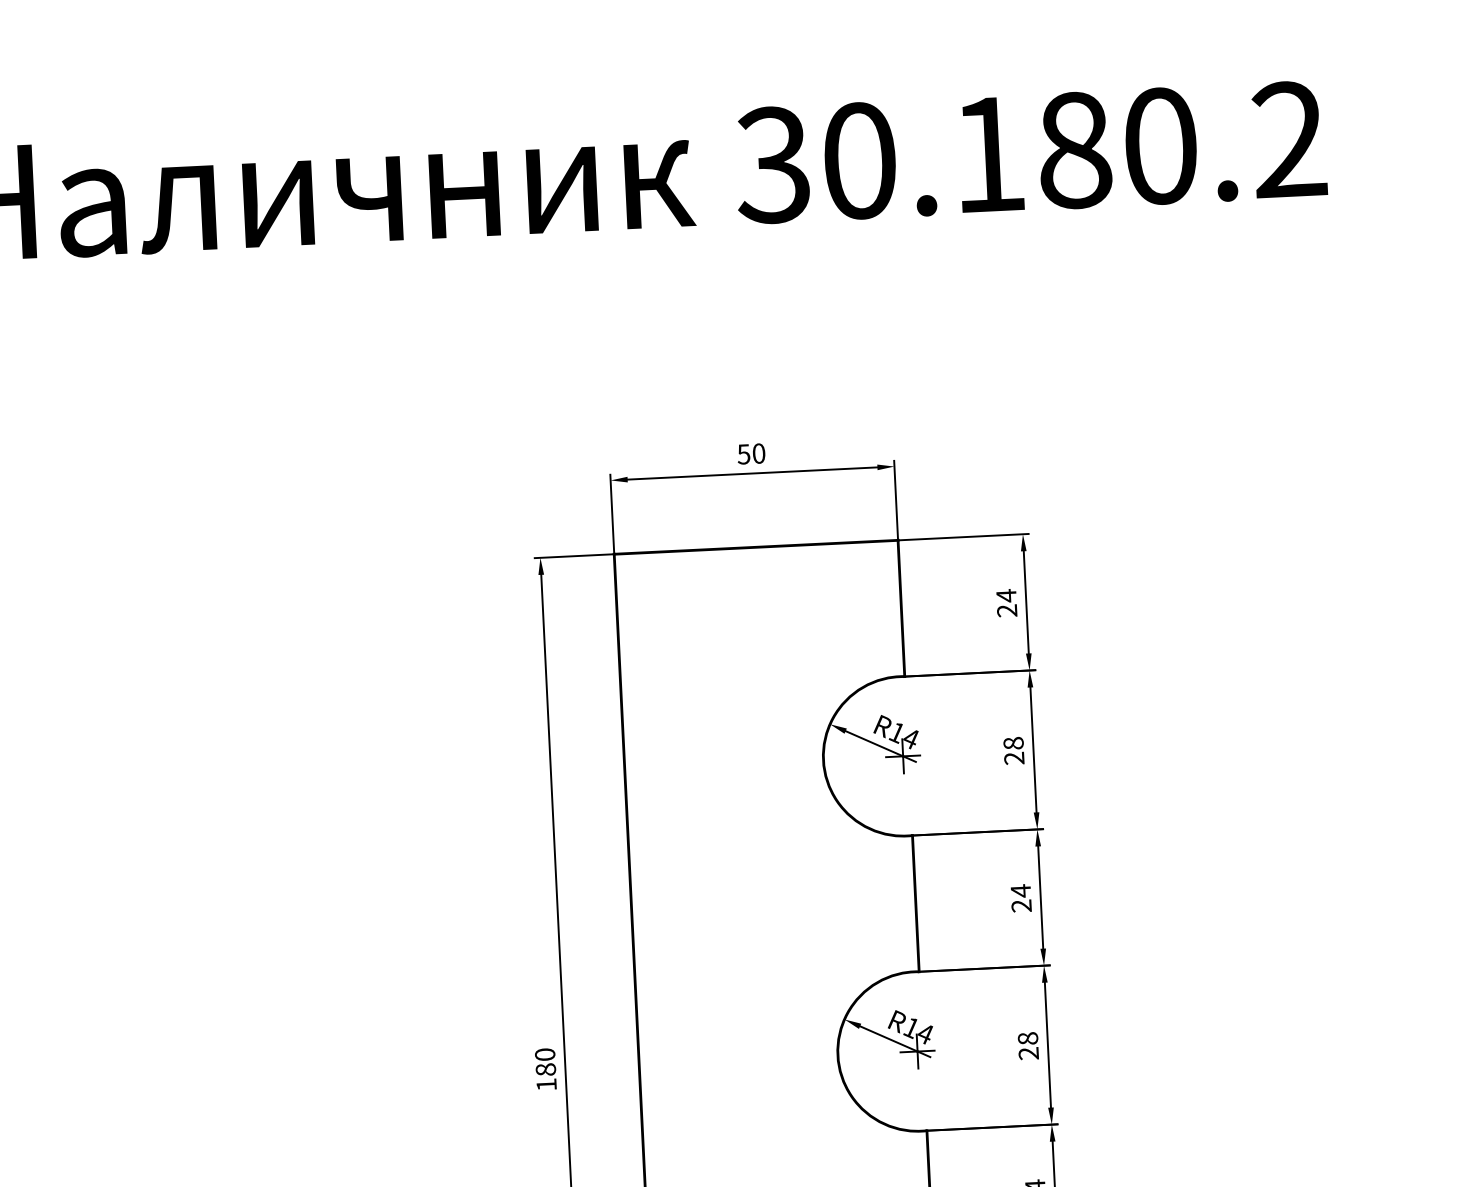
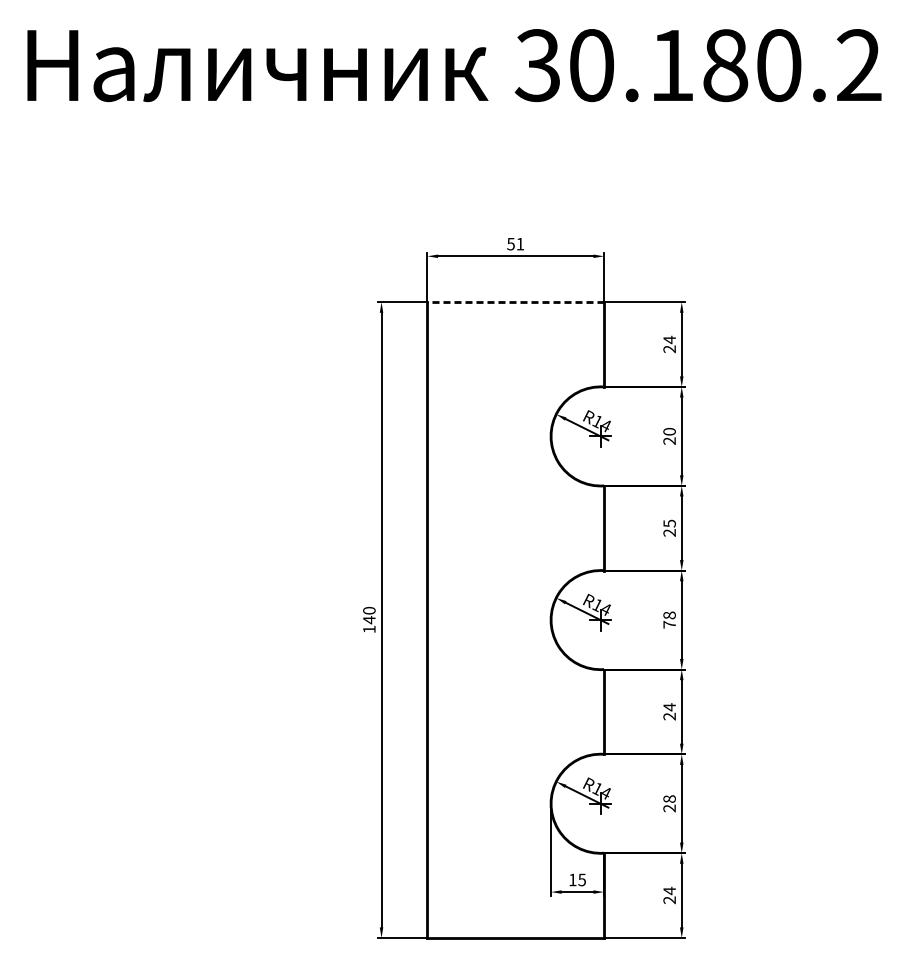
text: (759, 452) -> (520, 243), 50 -> 51
line: (755, 547) -> (515, 302), solid -> dashed
text: (1013, 742) -> (669, 431), 28 -> 20
text: (1020, 890) -> (669, 523), 24 -> 25
text: (1028, 1053) -> (669, 624), 28 -> 78
text: (546, 1070) -> (369, 620), 180 -> 140

